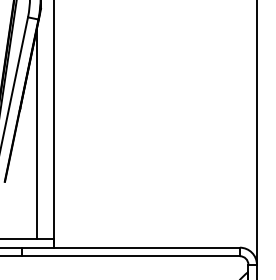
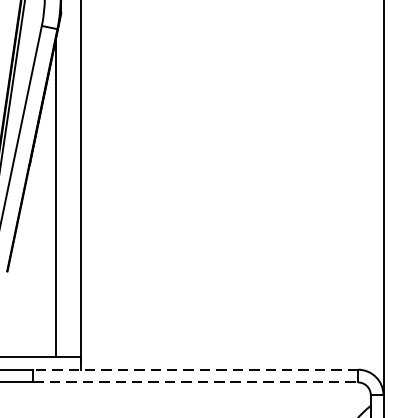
line: (131, 247) -> (196, 369), solid -> dashed
line: (131, 256) -> (196, 382), solid -> dashed

